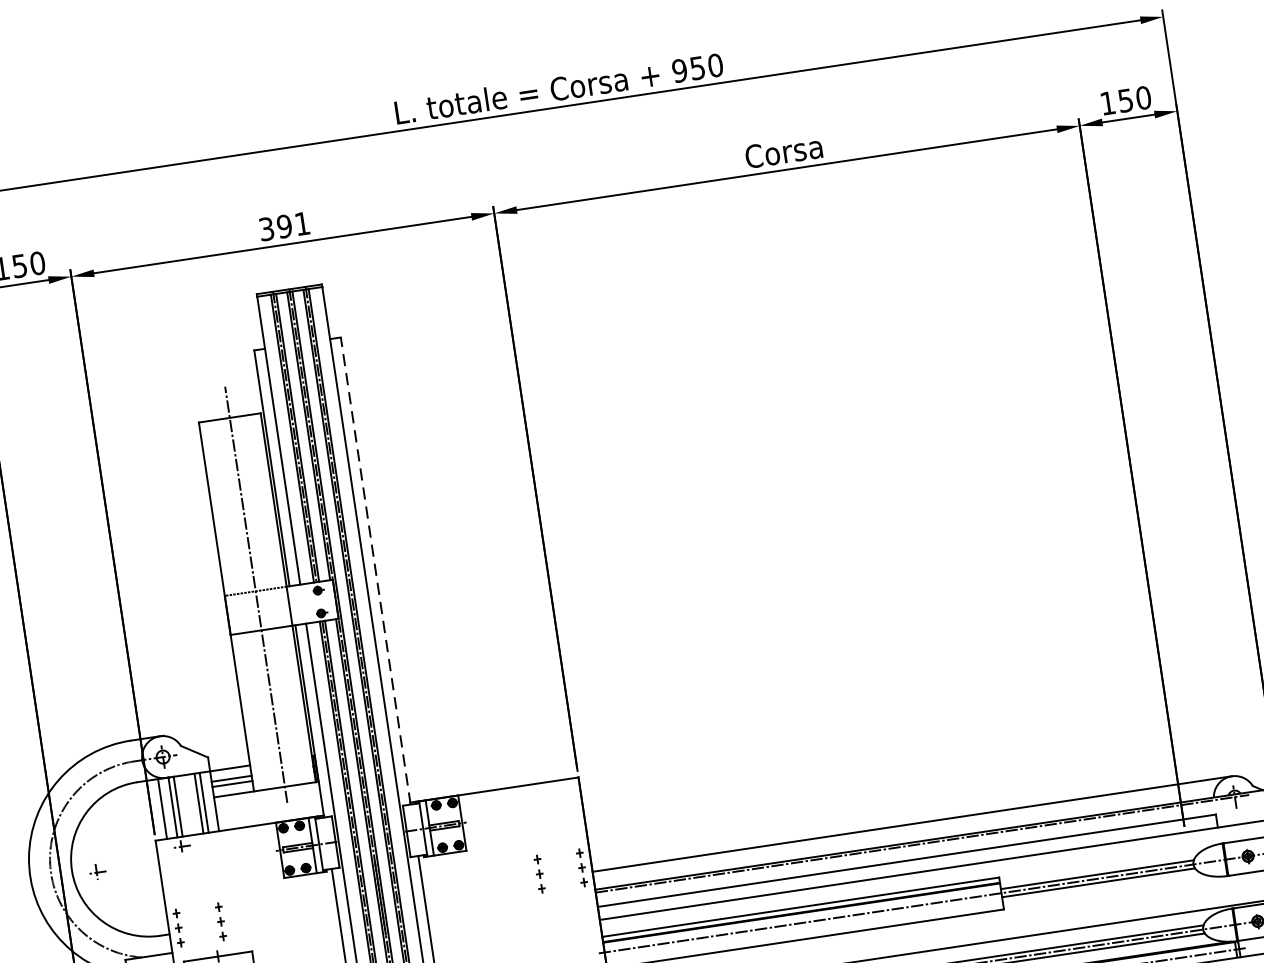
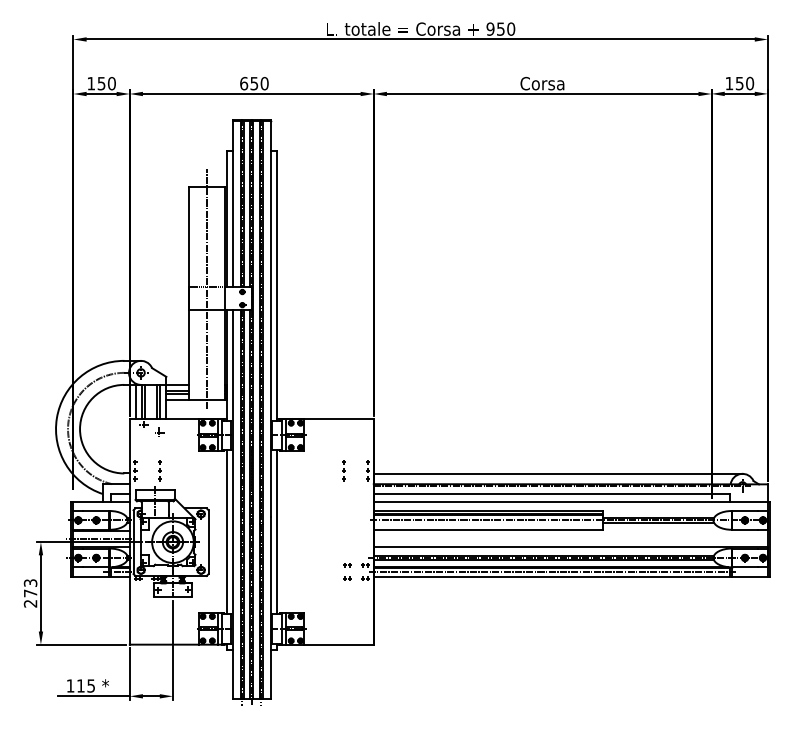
text: (284, 226) -> (254, 83), 391 -> 650
line: (375, 570) -> (276, 285), dashed -> solid
part: (97, 870) -> (159, 431), moved

